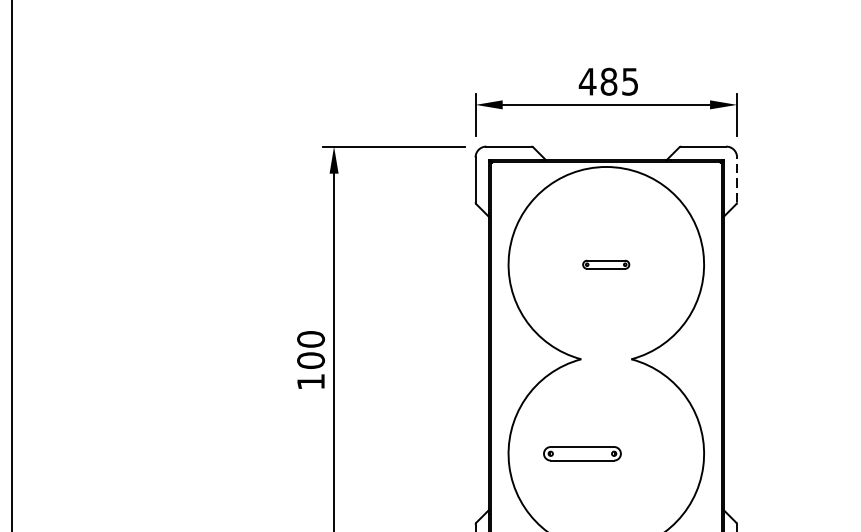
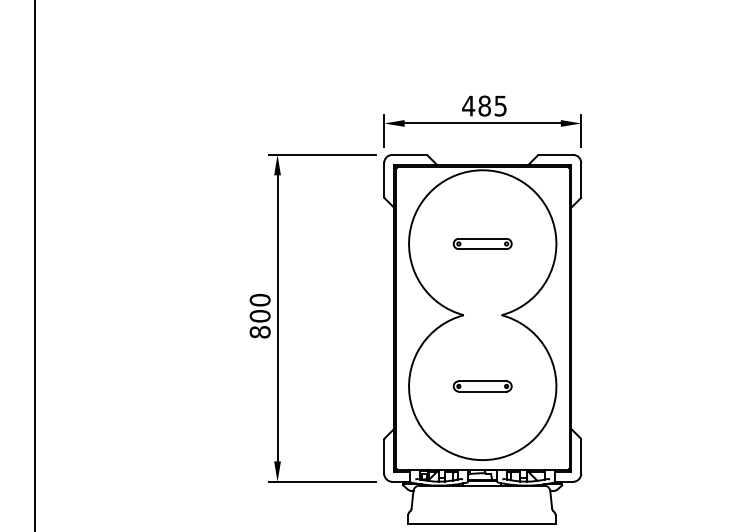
line: (737, 180) -> (581, 180), dashed -> solid
part: (606, 264) -> (482, 243), size x1.67
text: (310, 382) -> (259, 332), 100 -> 800
part: (582, 453) -> (482, 386), moved

